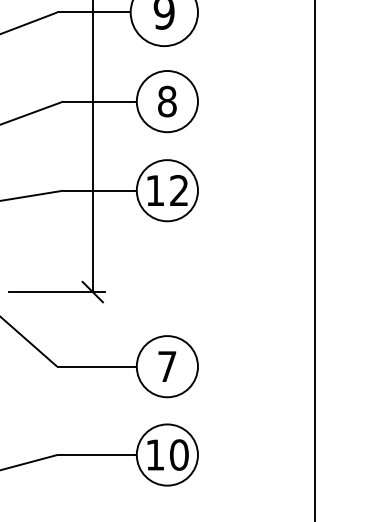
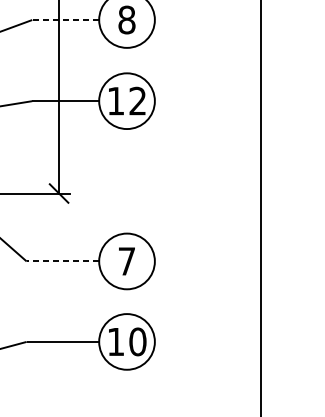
line: (100, 101) -> (66, 19), solid -> dashed
line: (97, 366) -> (63, 261), solid -> dashed

